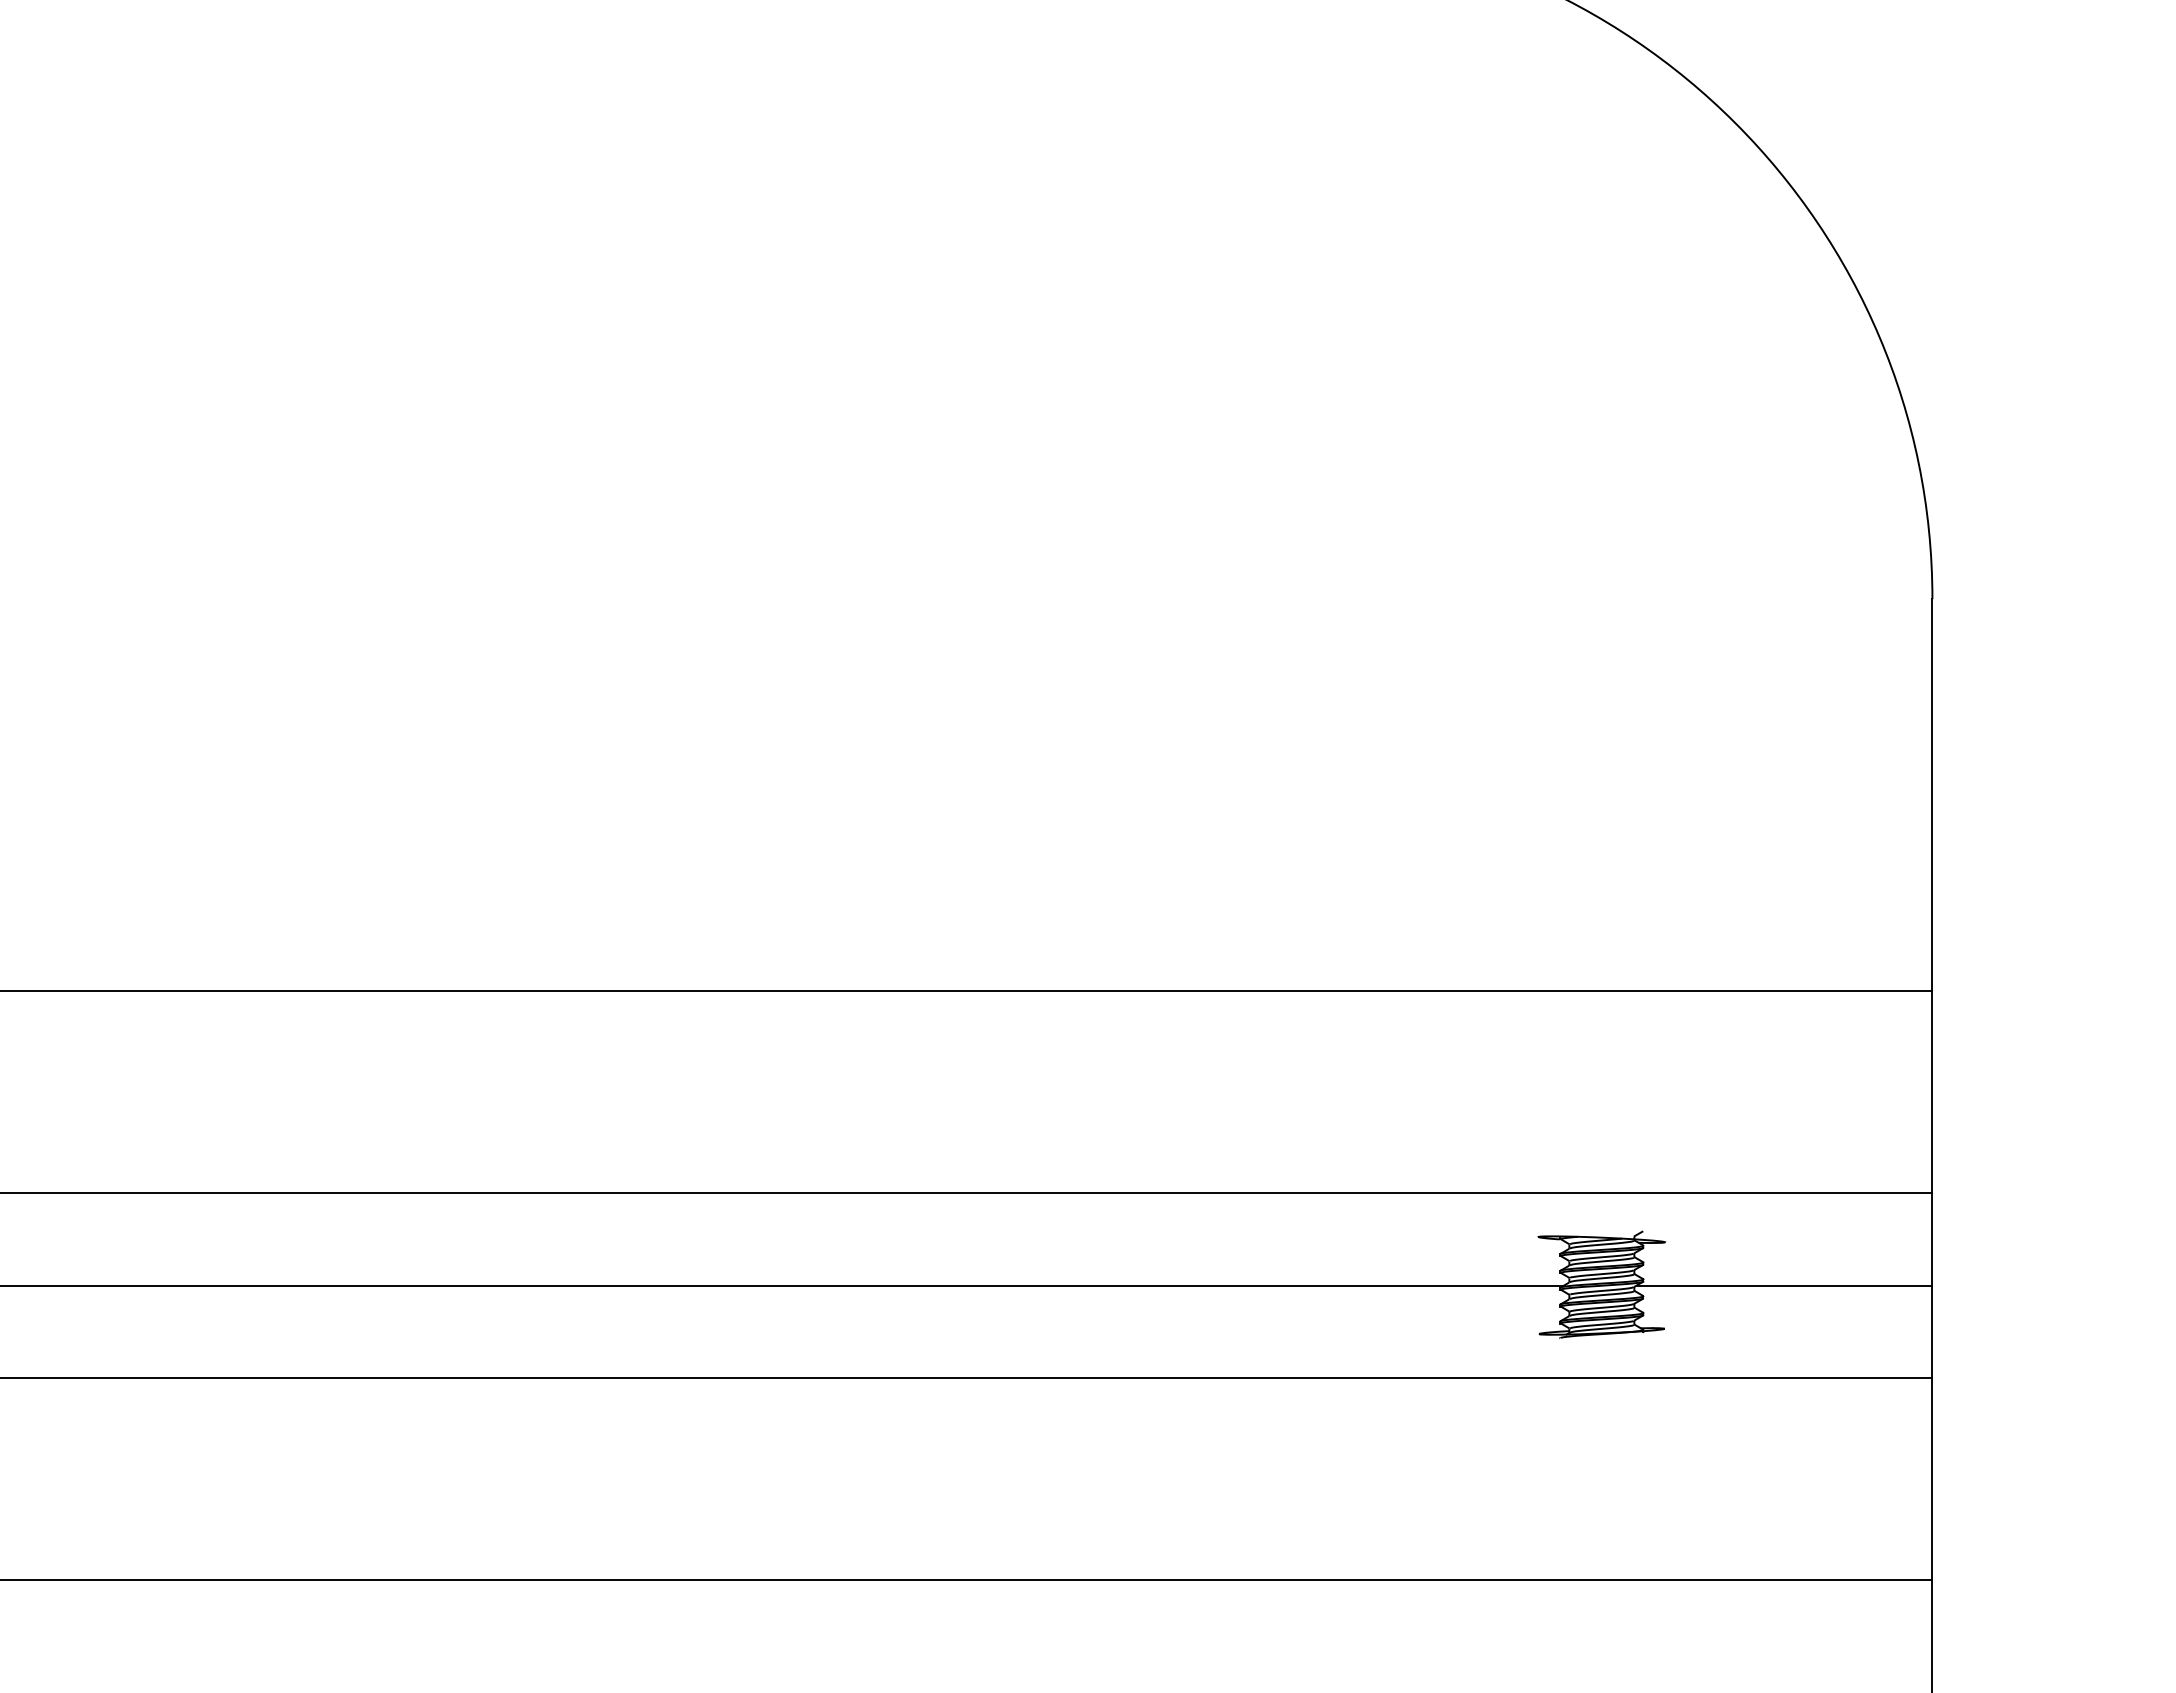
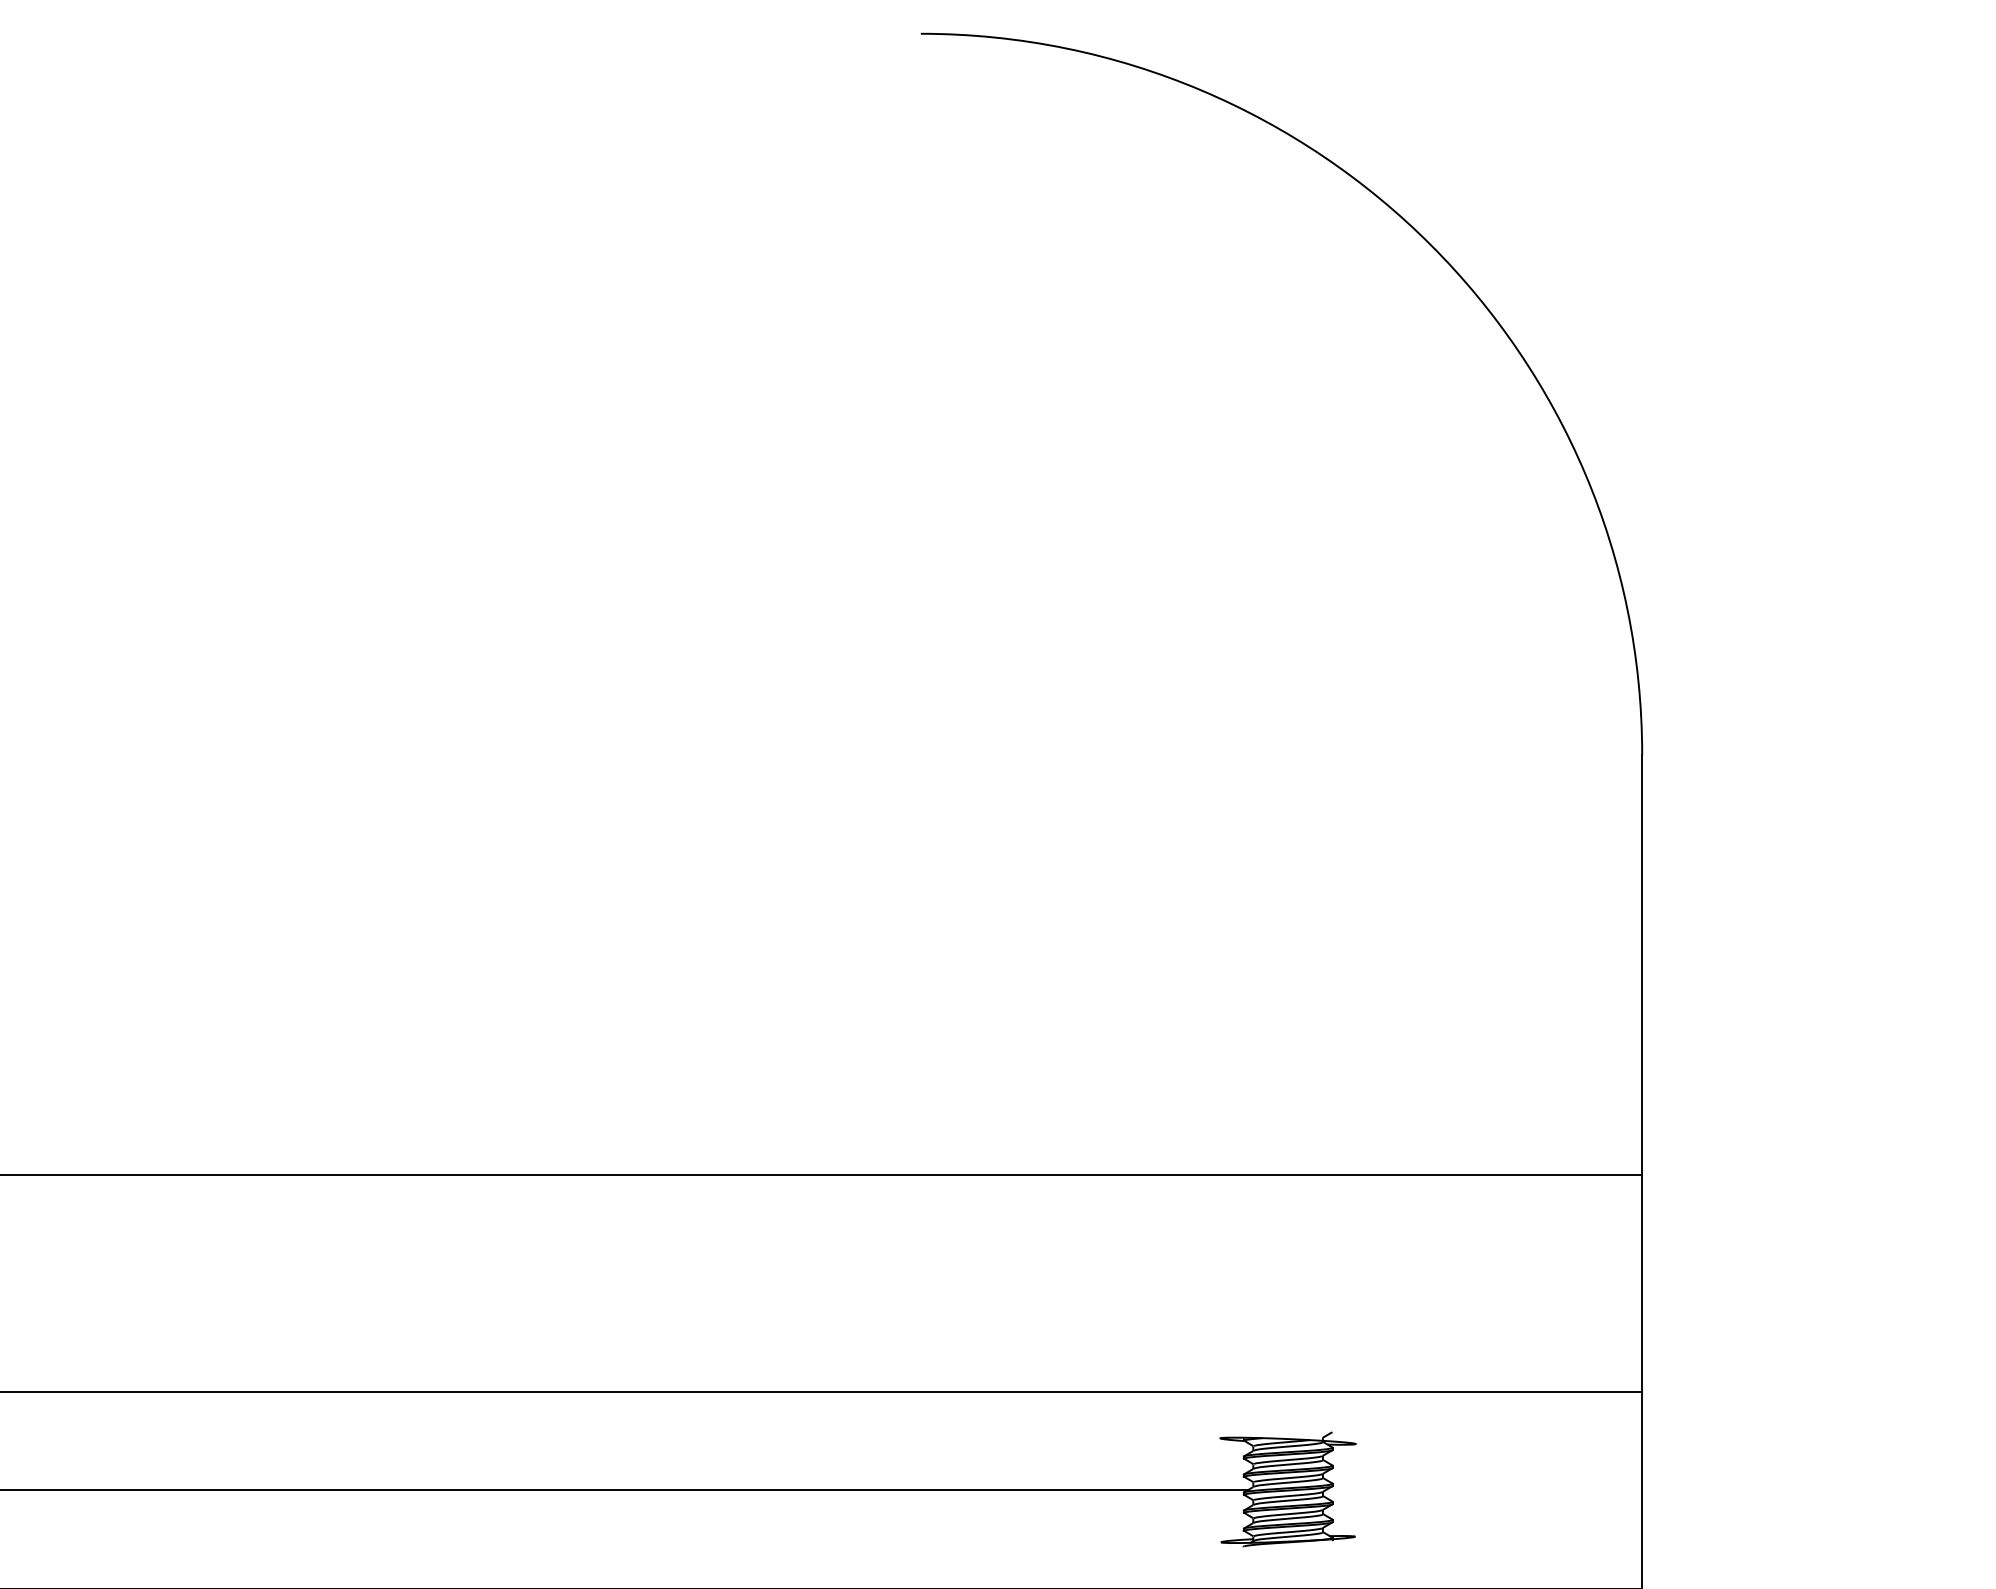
line: (1784, 1285) -> (1483, 1490), removed

